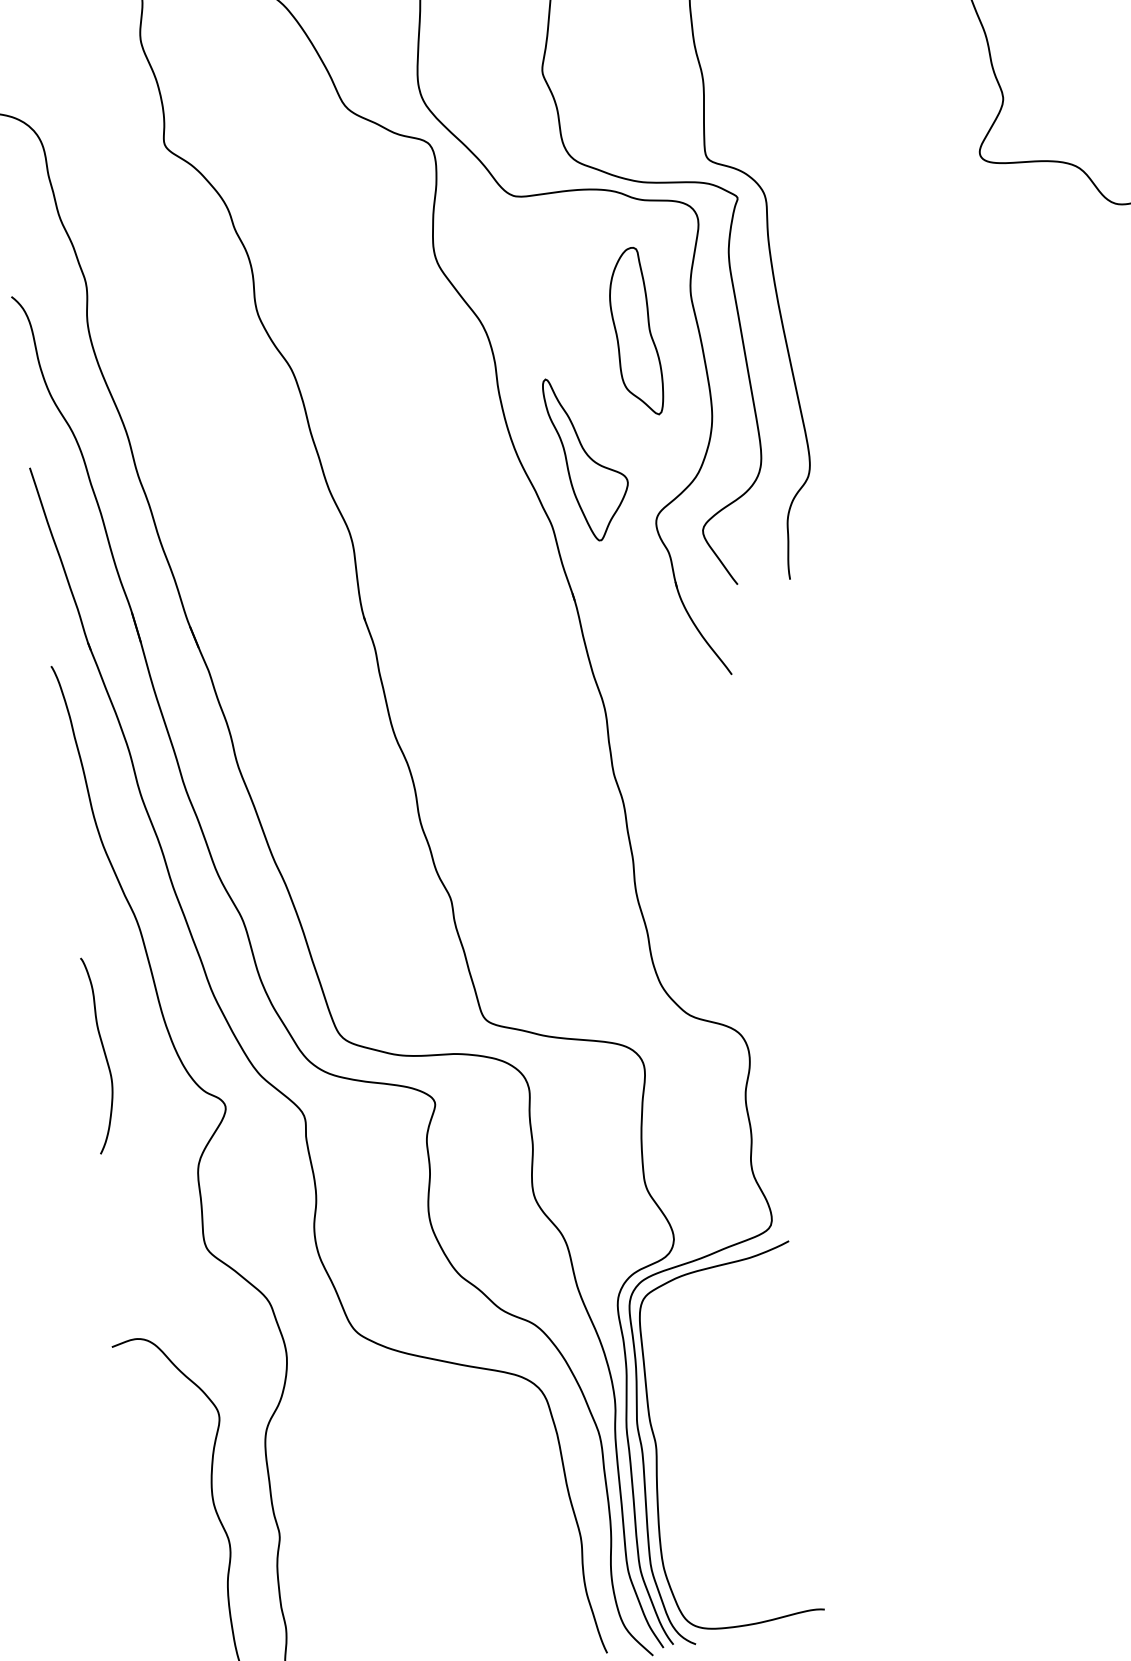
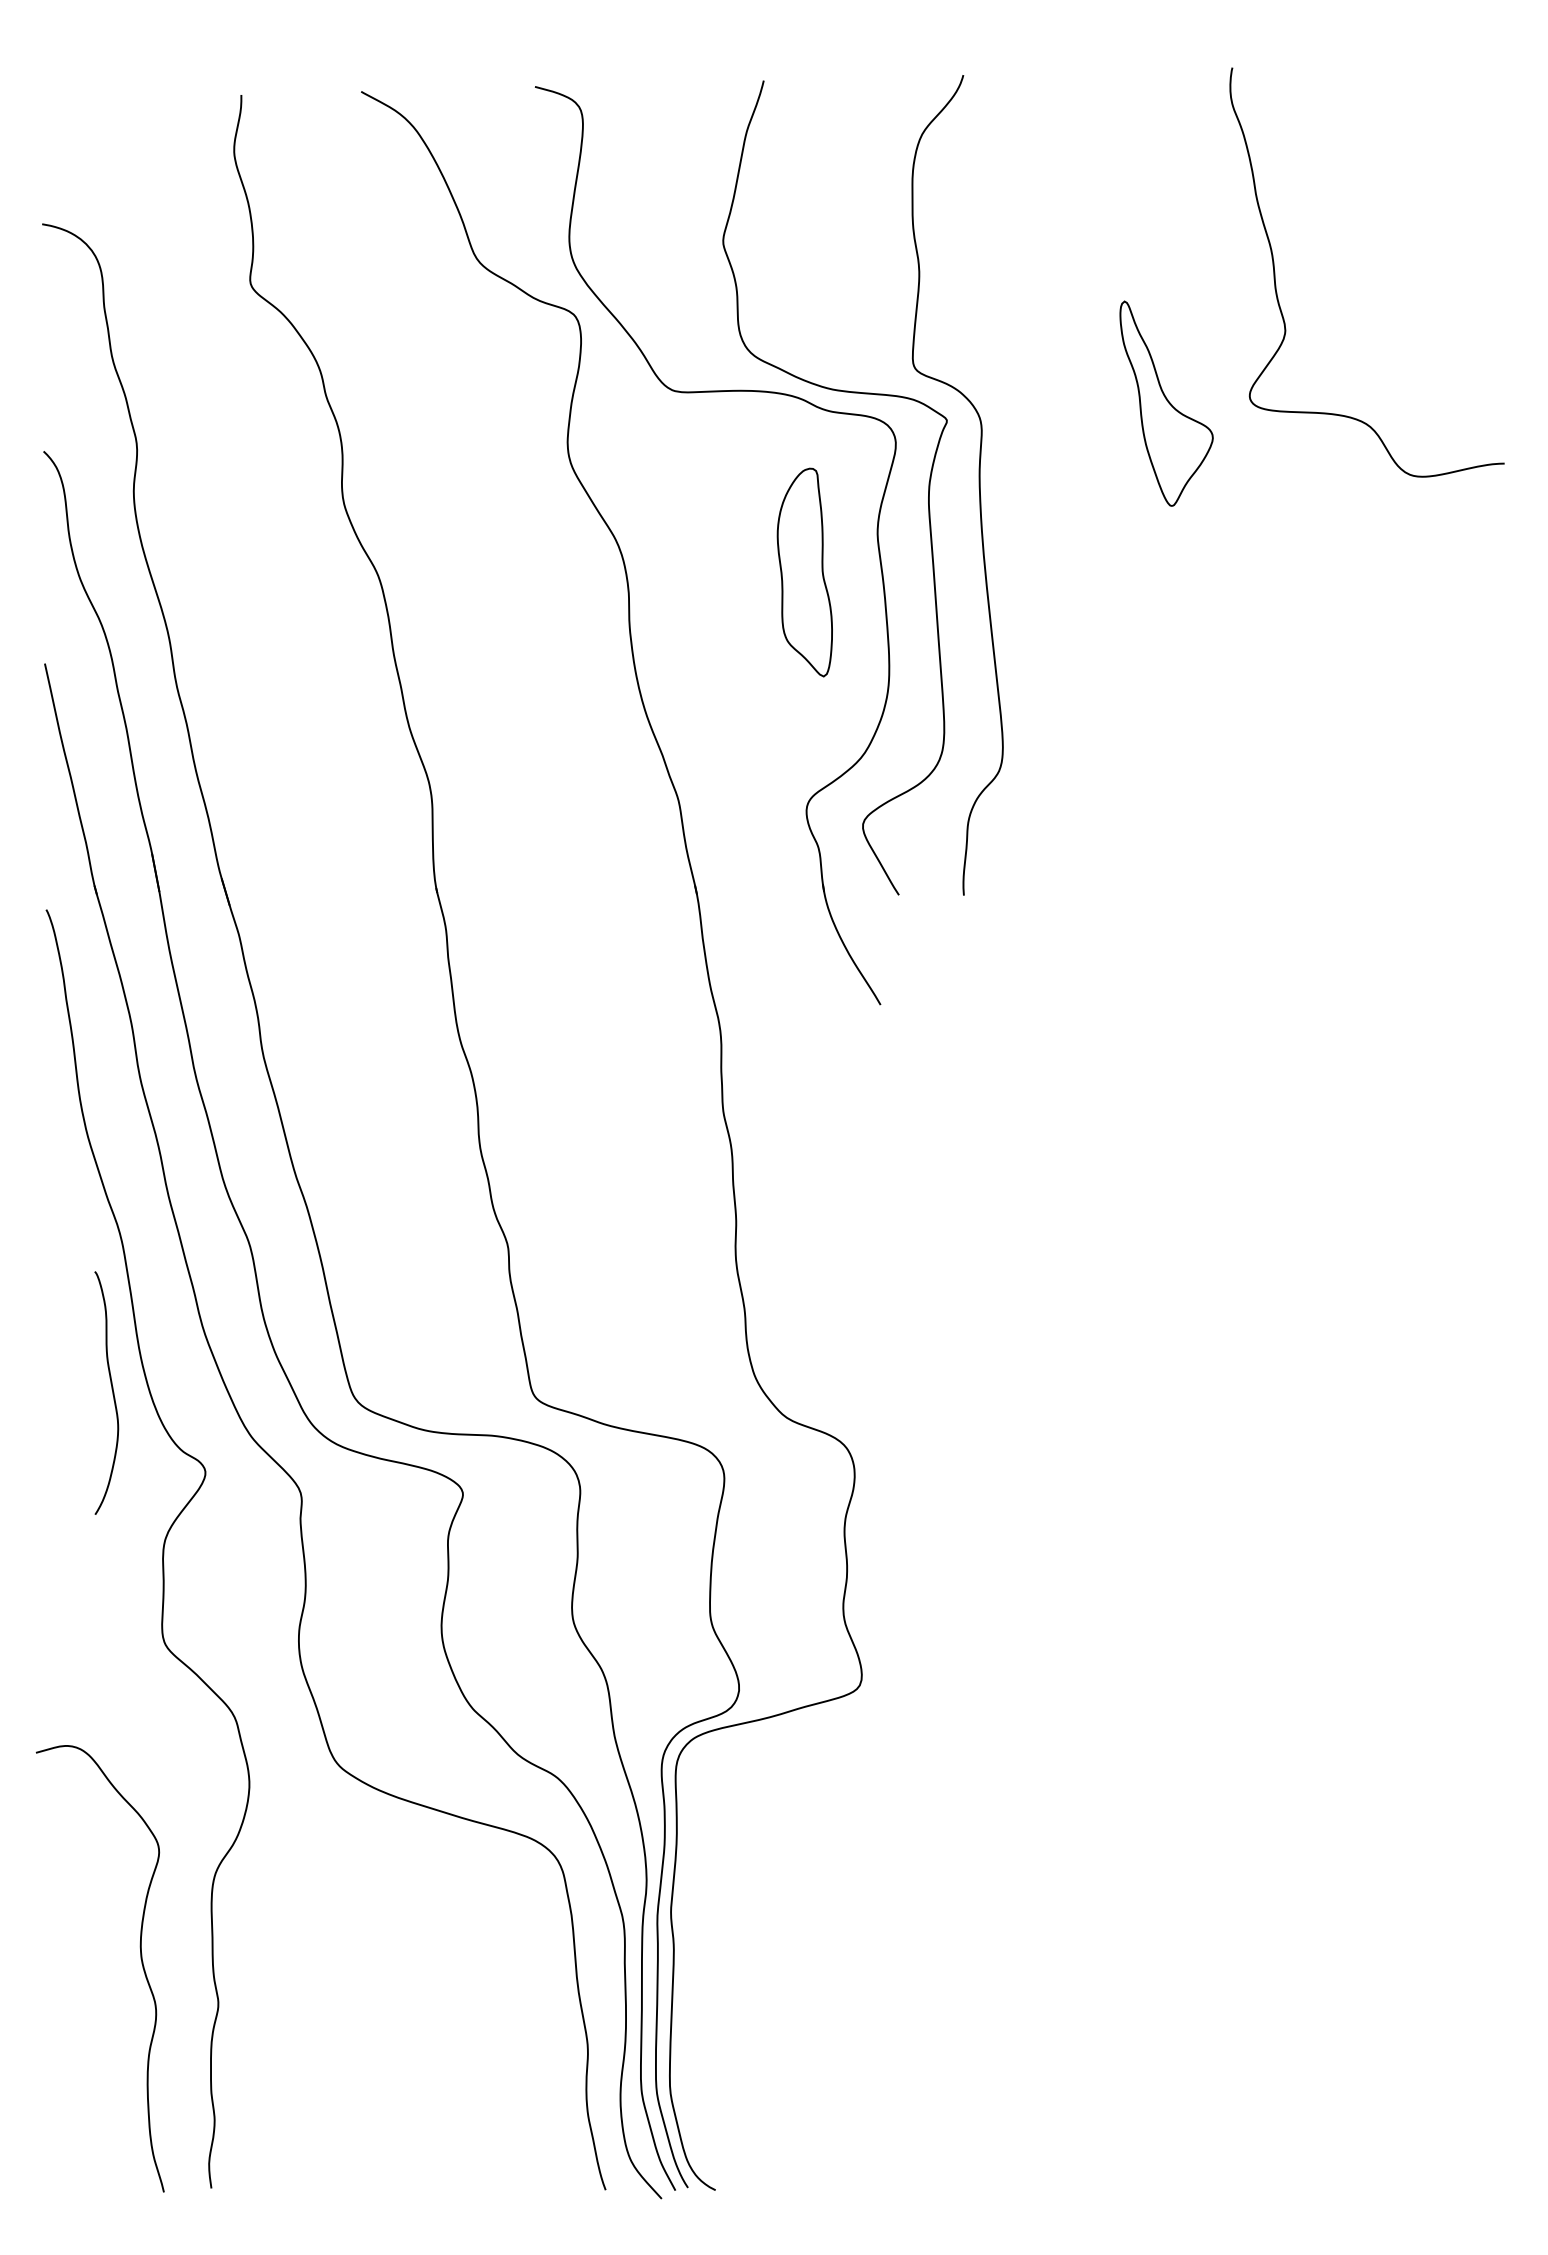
part: (587, 458) -> (1166, 403), moved
curve: (103, 1051) -> (111, 1389), moved
curve: (656, 1444) -> (692, 1940), removed

